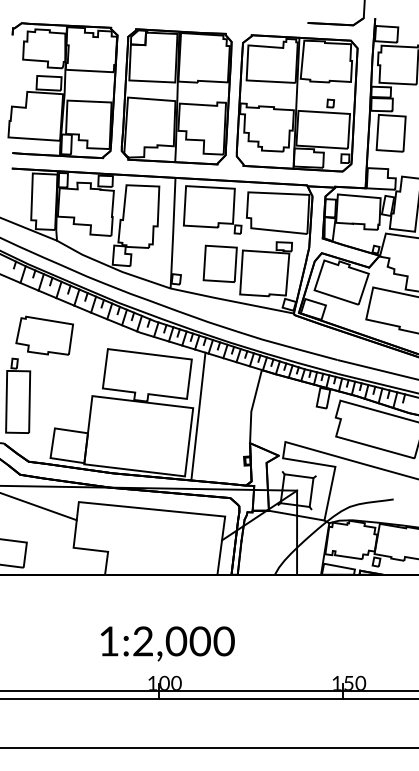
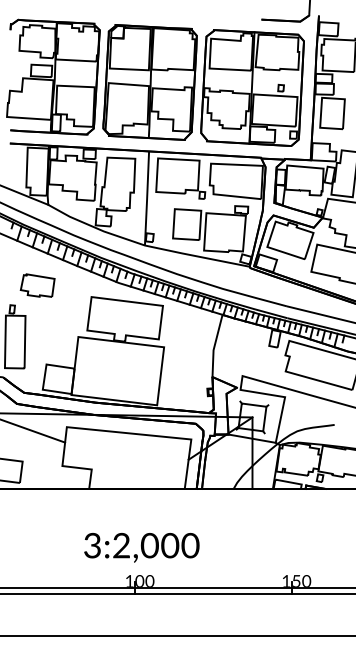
part: (44, 335) -> (37, 285), size x0.7
line: (198, 415) -> (168, 353), removed
text: (108, 641) -> (92, 545), 1:2,000 -> 3:2,000

